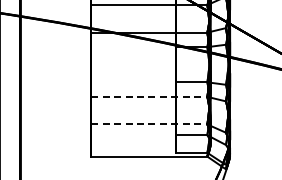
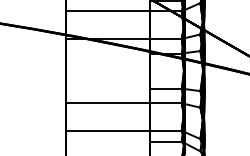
line: (149, 96) -> (123, 102), dashed -> solid
line: (149, 124) -> (123, 130), dashed -> solid

